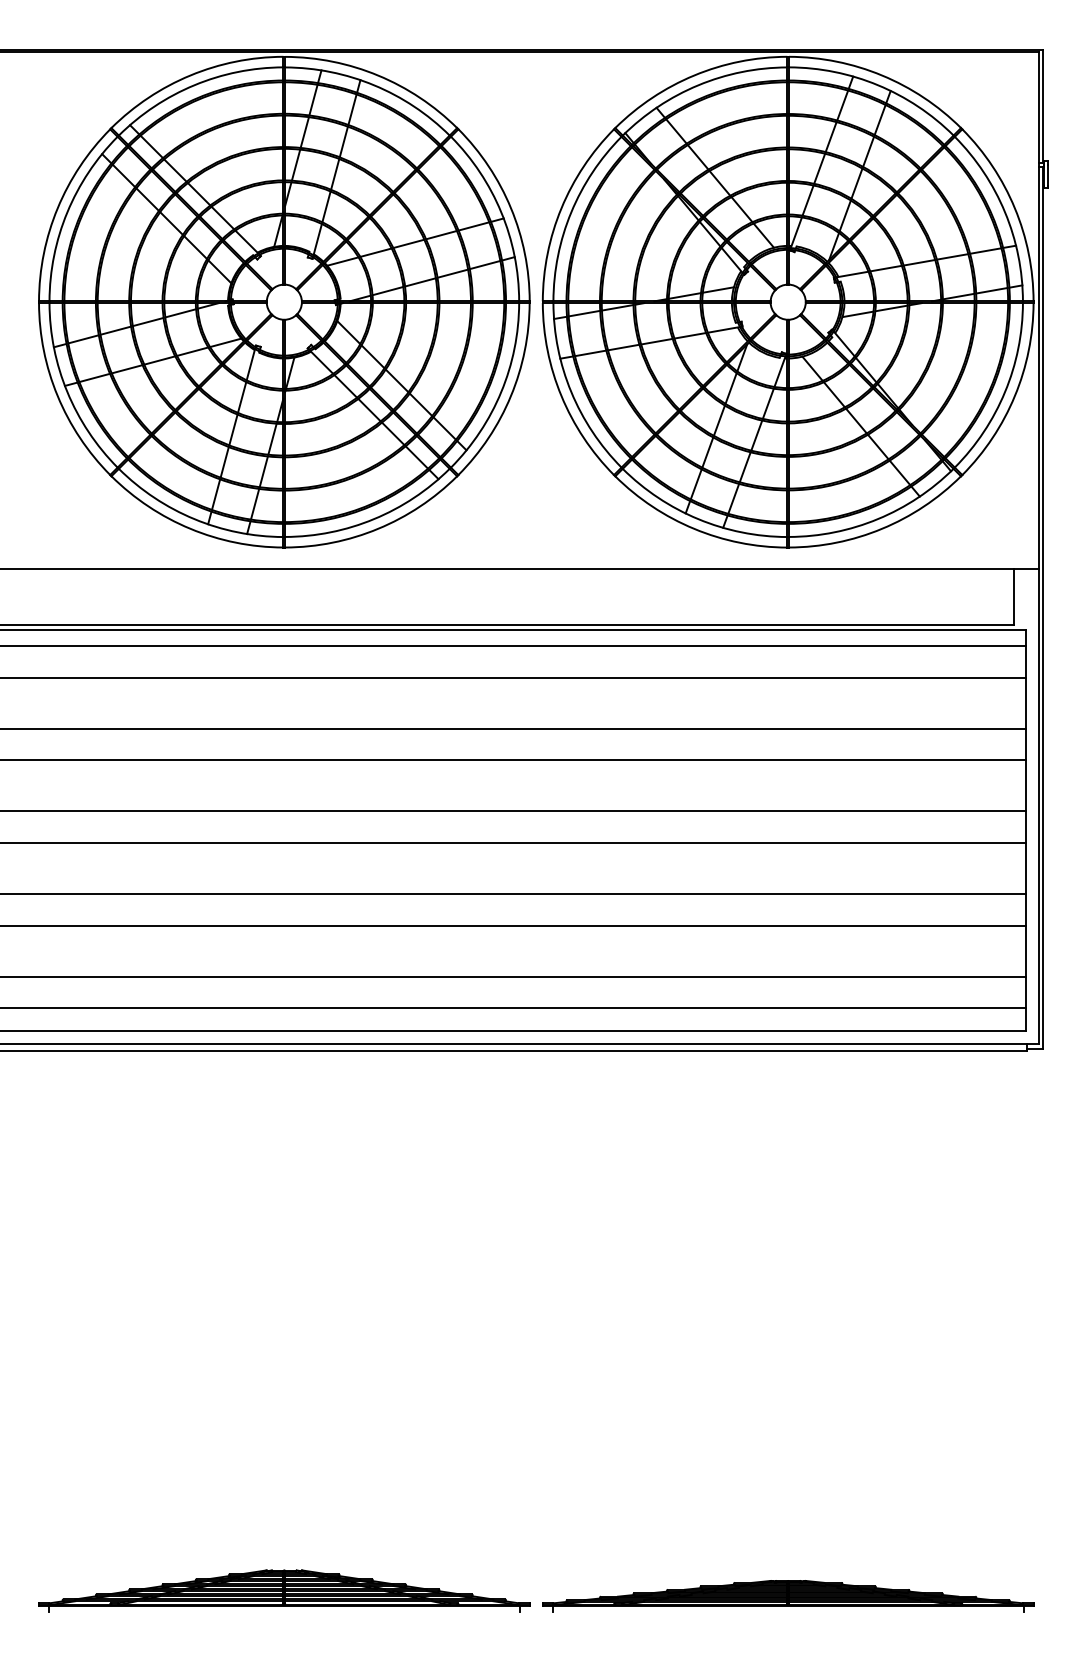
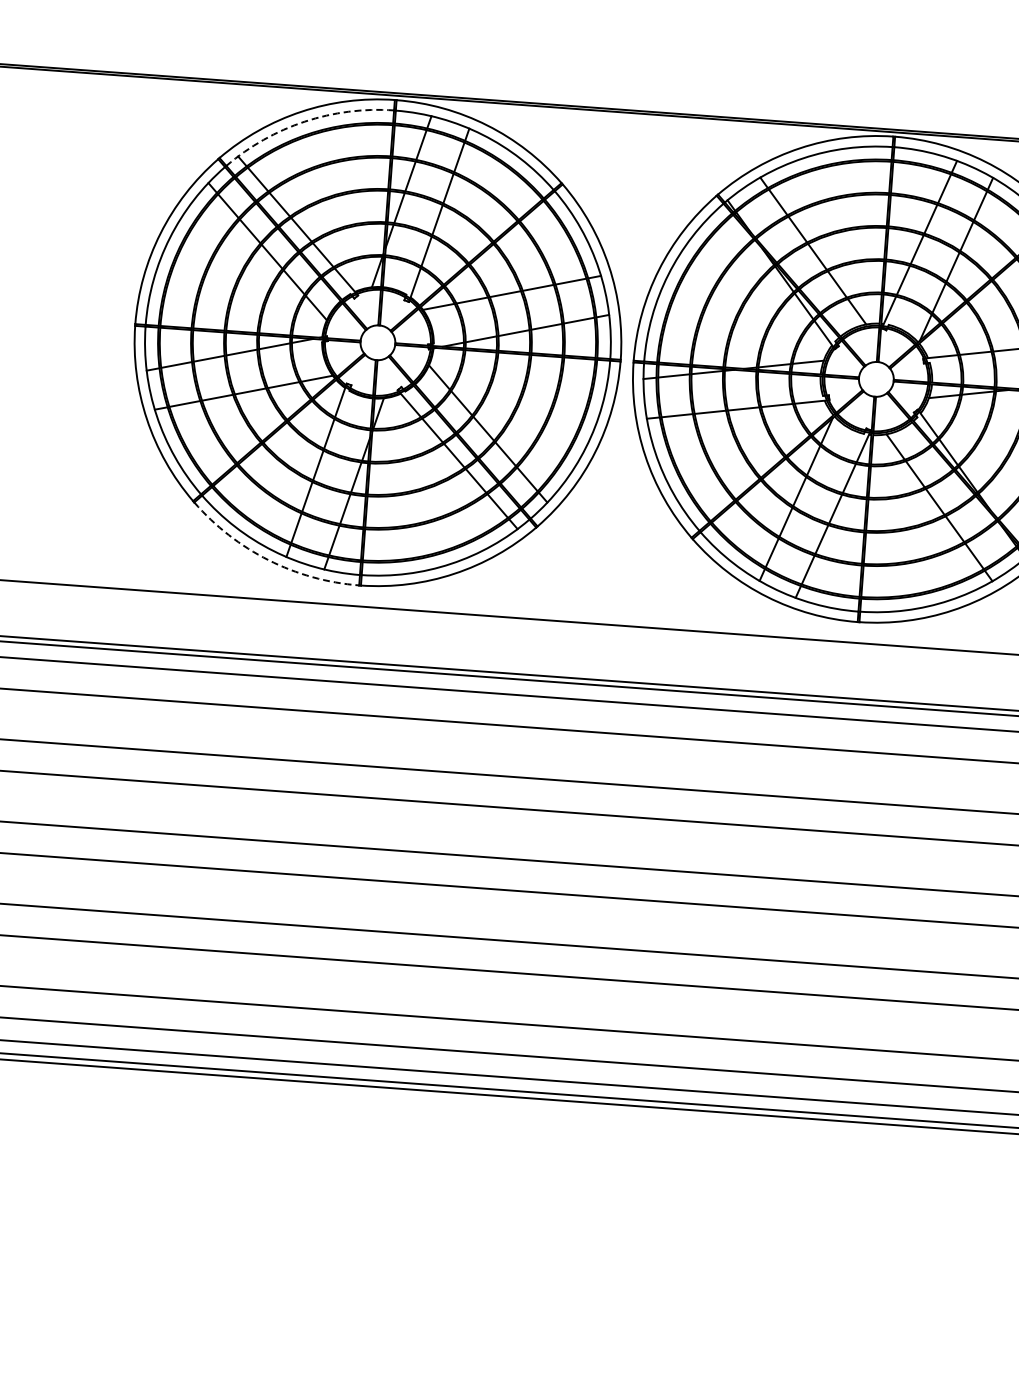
arc: (194, 85) -> (304, 121), solid -> dashed
arc: (190, 528) -> (268, 559), solid -> dashed

